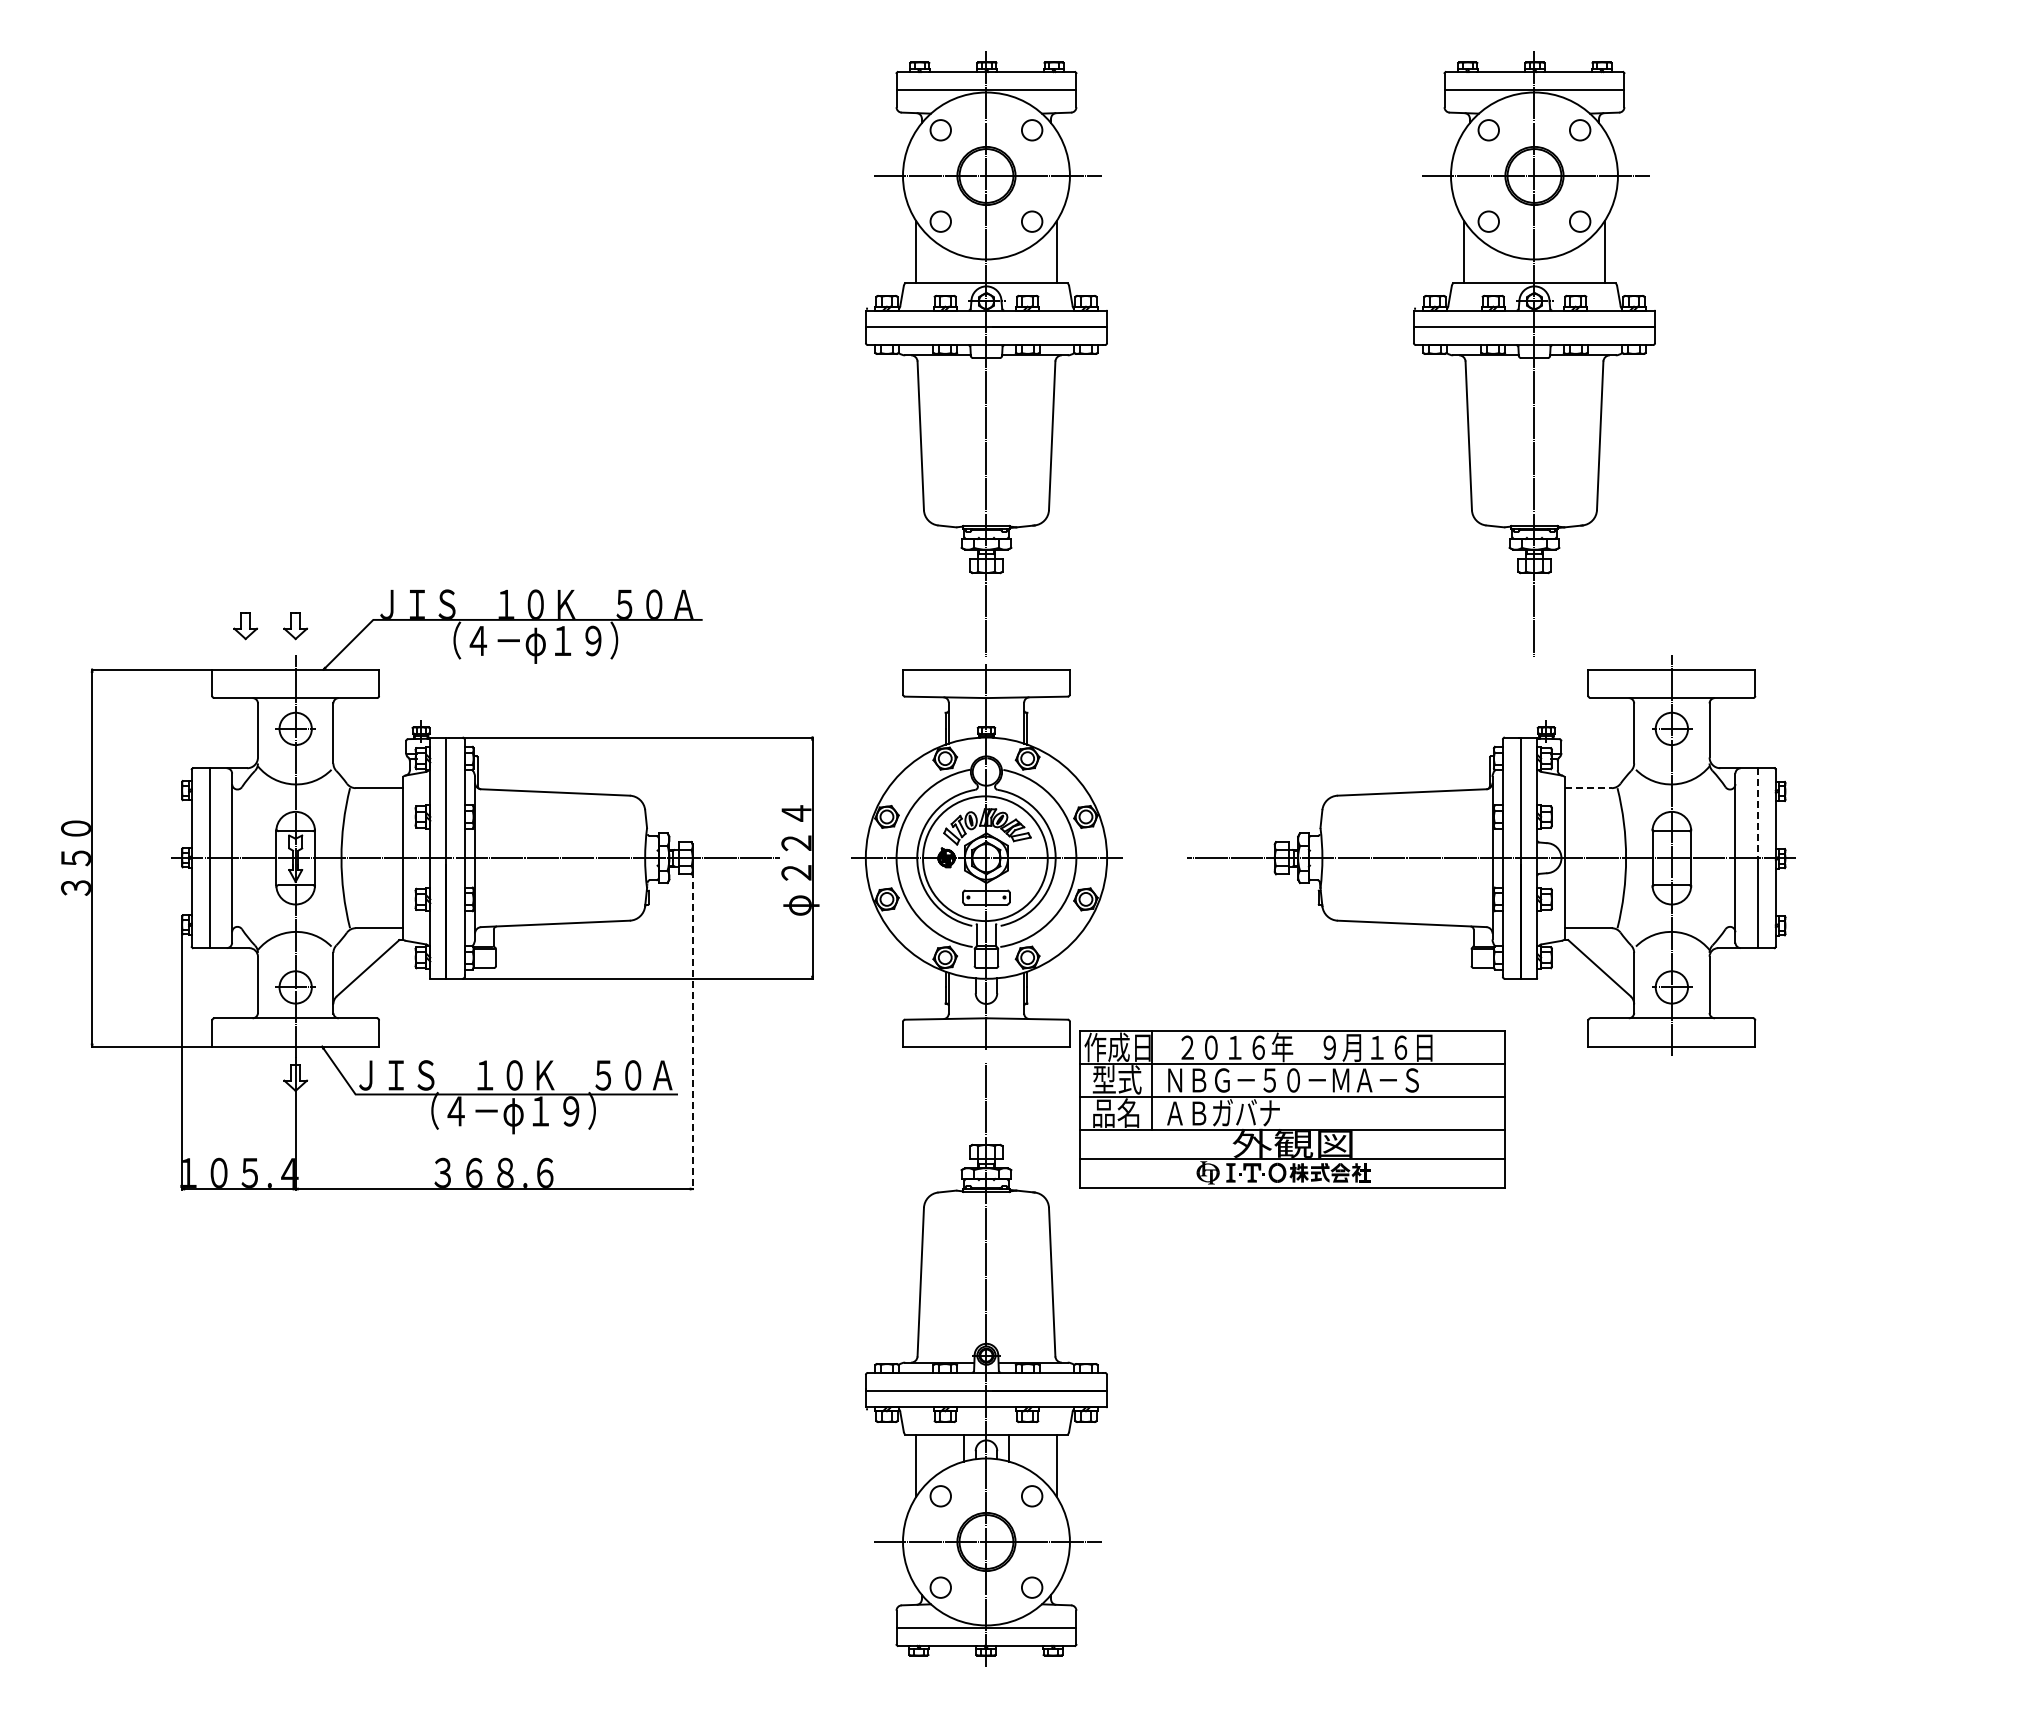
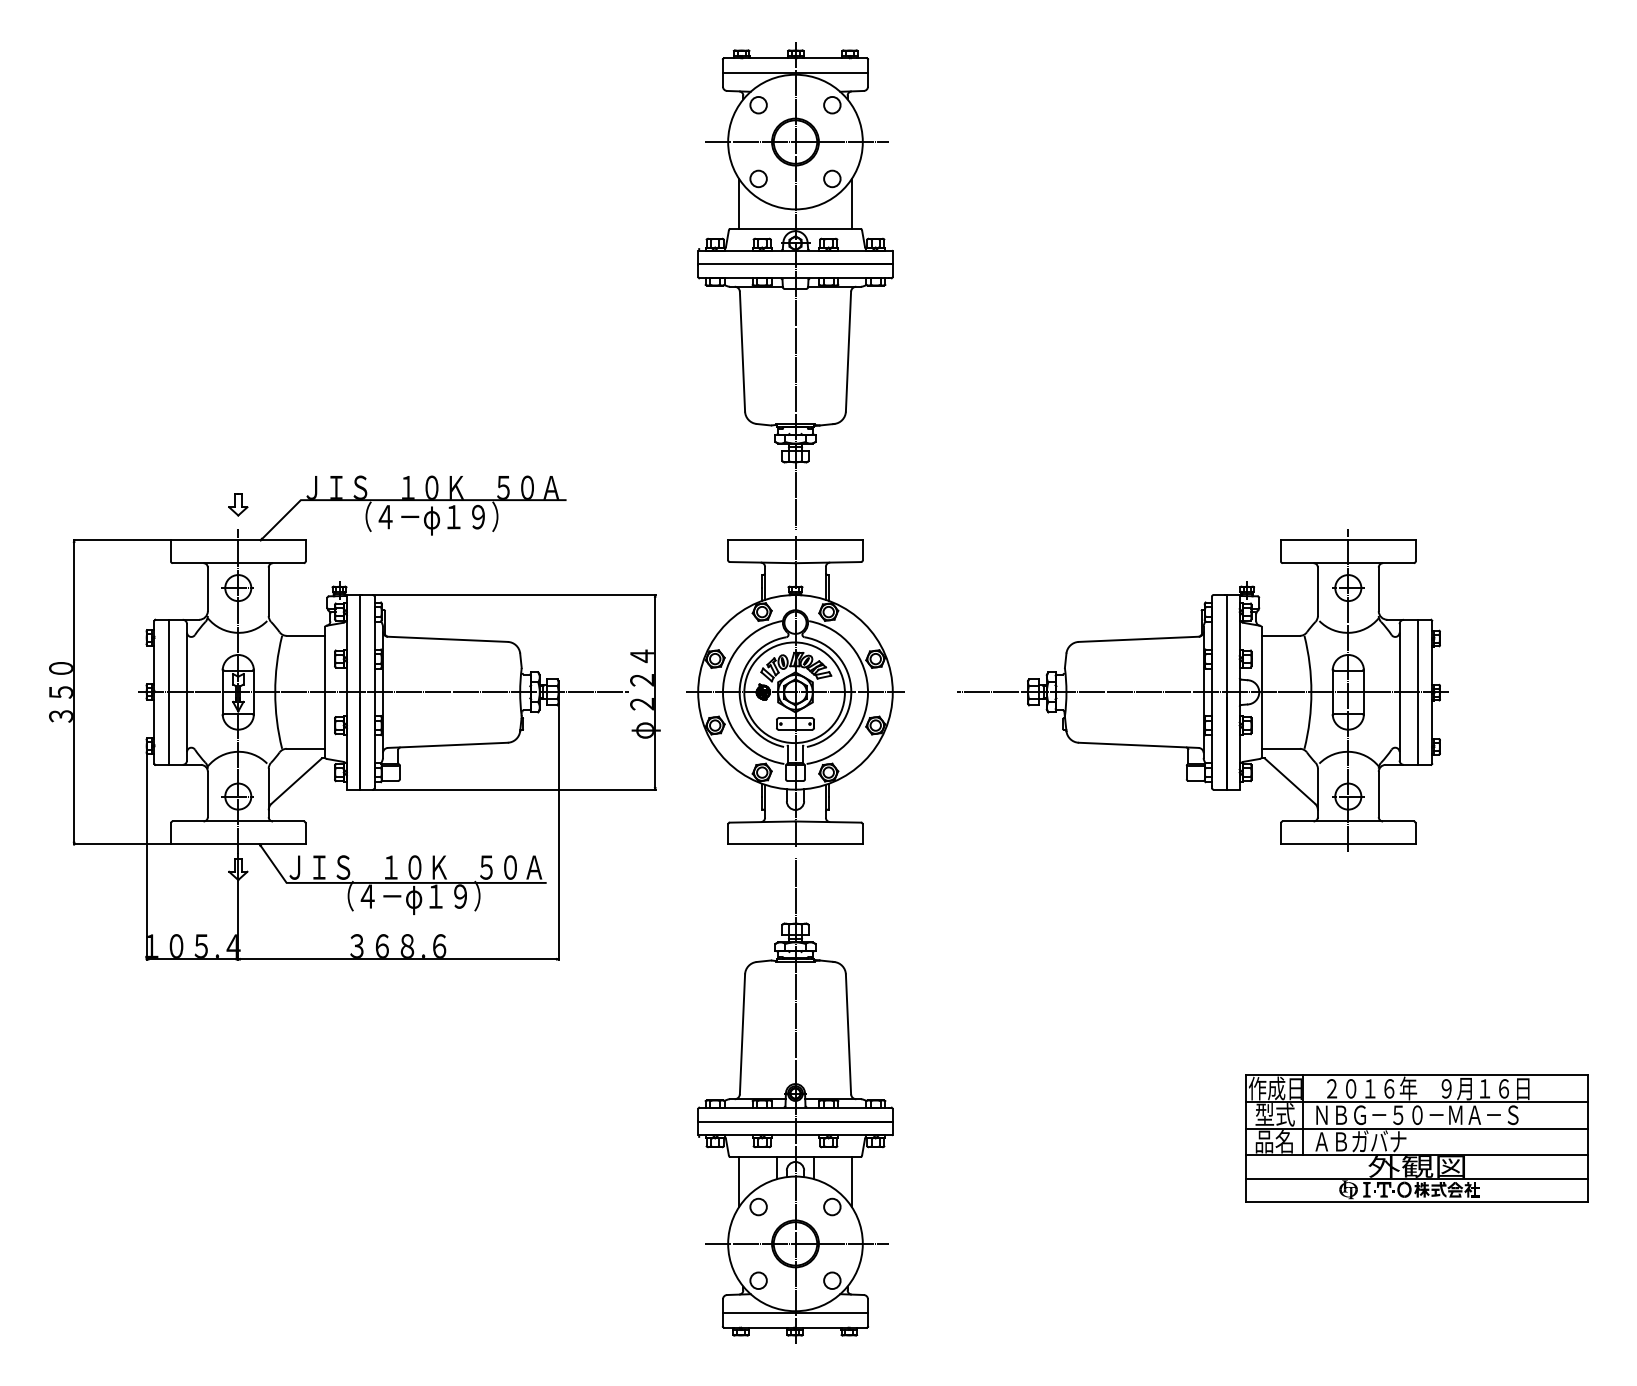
part: (1534, 353) -> (1237, 285), removed
part: (245, 626) -> (197, 505), removed
line: (1588, 788) -> (1281, 636), dashed -> solid
line: (1758, 813) -> (1418, 656), dashed -> solid
line: (692, 1030) -> (558, 831), dashed -> solid
part: (1292, 1109) -> (1416, 1138), moved

